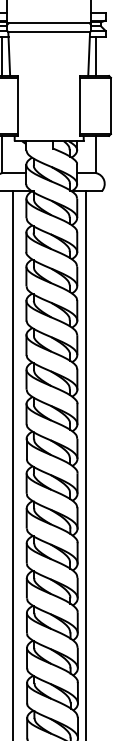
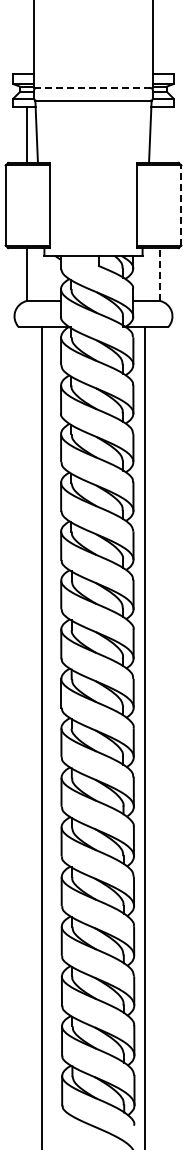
line: (49, 23) -> (94, 87), solid -> dashed
line: (96, 56) -> (160, 134), removed
line: (111, 105) -> (181, 205), solid -> dashed
line: (96, 154) -> (160, 274), solid -> dashed

